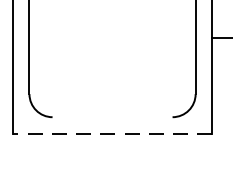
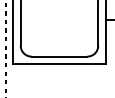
line: (112, 117) -> (59, 56), added
line: (112, 134) -> (59, 64), dashed -> solid

